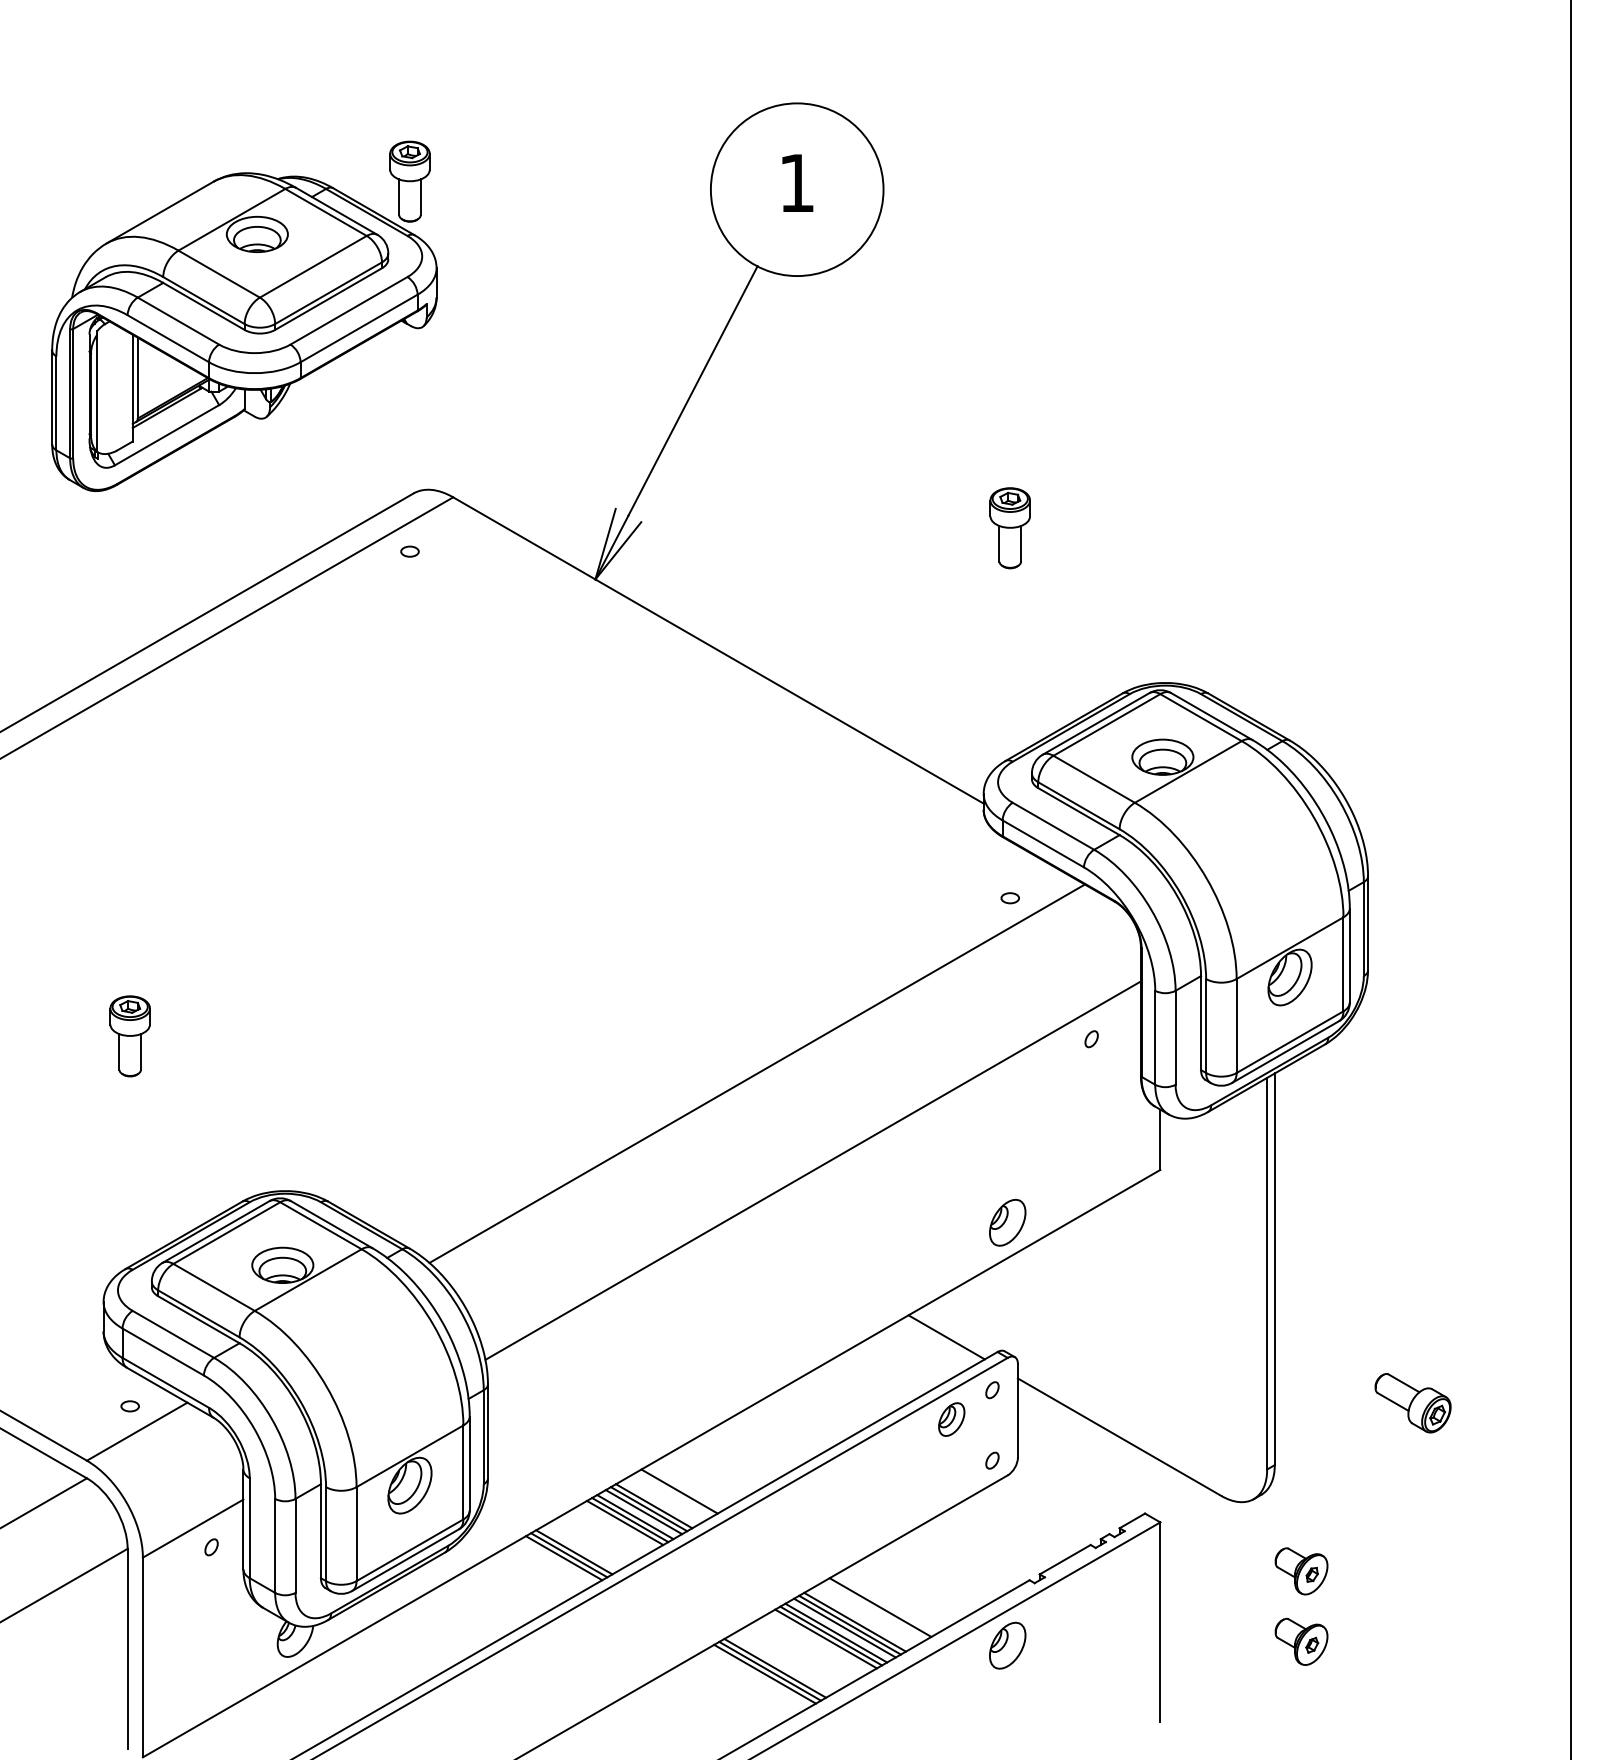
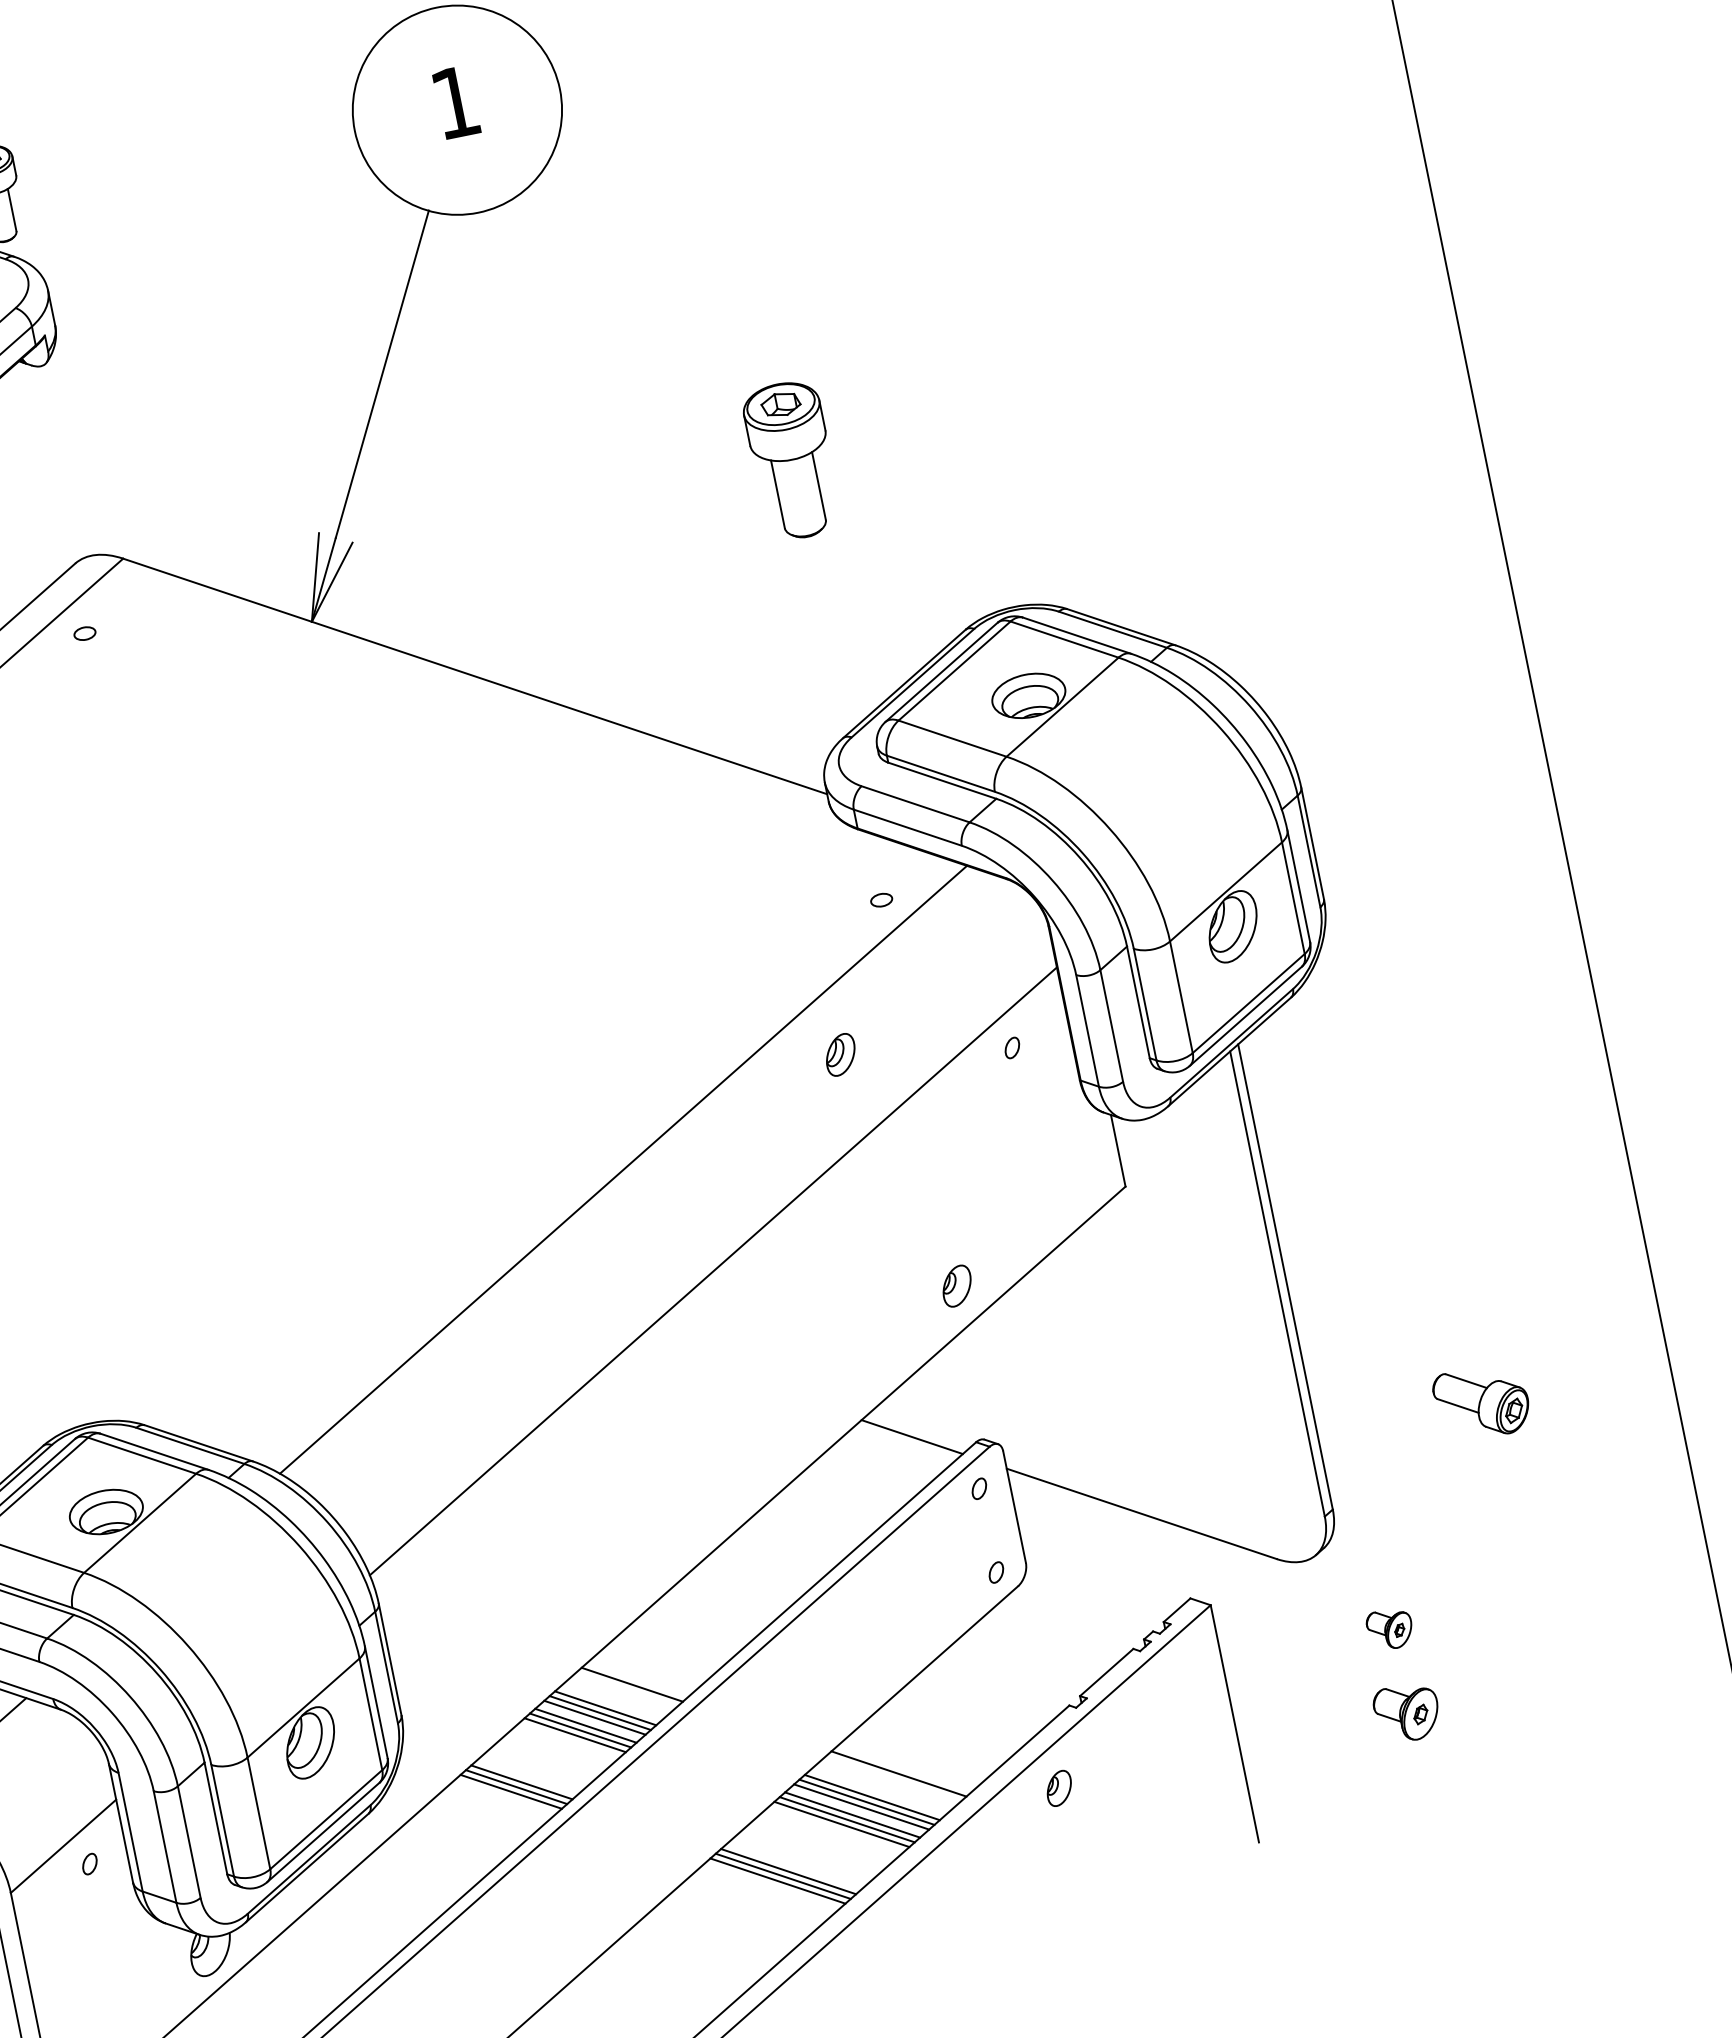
part: (1009, 528) -> (791, 461), size x1.6
part: (1007, 1222) -> (956, 1285), size x0.7
part: (951, 1419) -> (840, 1054), moved
part: (1301, 1571) -> (1390, 1629), size x0.7
part: (1007, 1645) -> (1058, 1788), size x0.6

